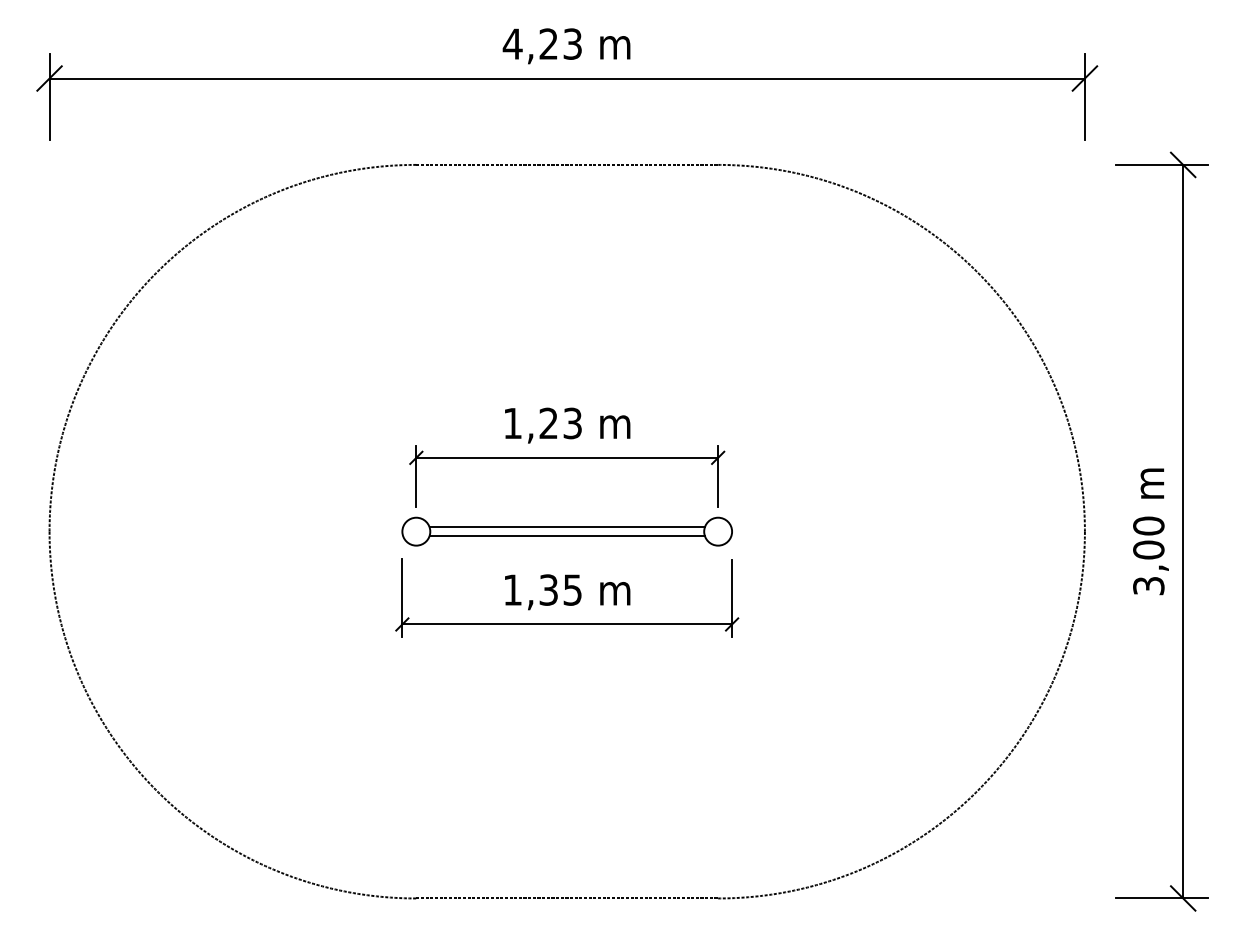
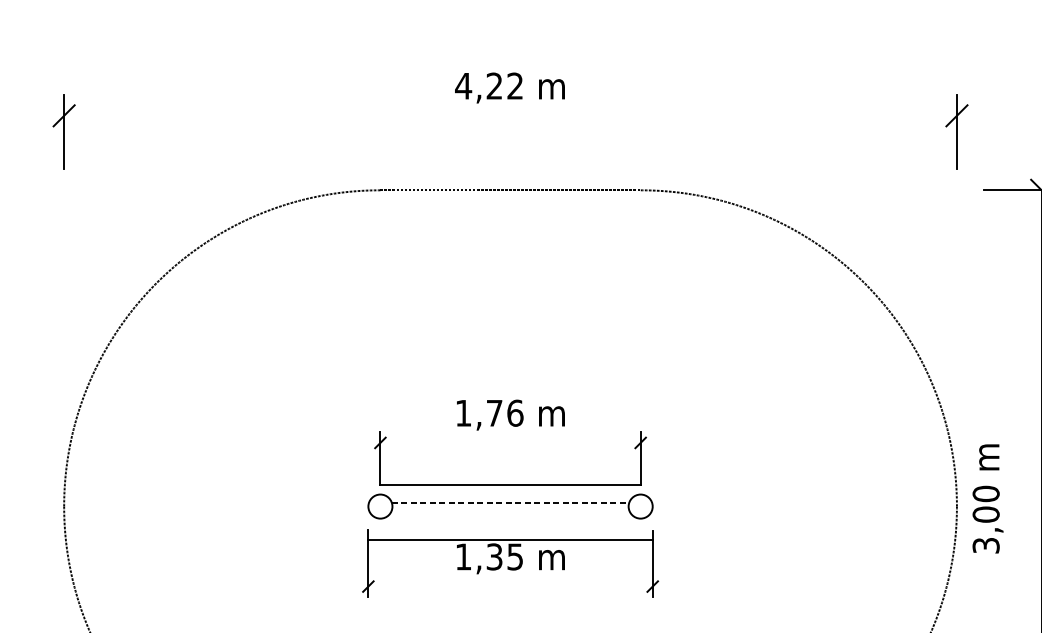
text: (572, 43) -> (515, 85), 4,23 -> 4,22
line: (566, 78) -> (509, 115), removed
text: (560, 423) -> (504, 413), 1,23 -> 1,76
line: (567, 457) -> (510, 484), moved
line: (567, 527) -> (510, 502), solid -> dashed
text: (1150, 531) -> (987, 498), moved
line: (566, 535) -> (509, 509), removed
line: (567, 624) -> (510, 540), moved

